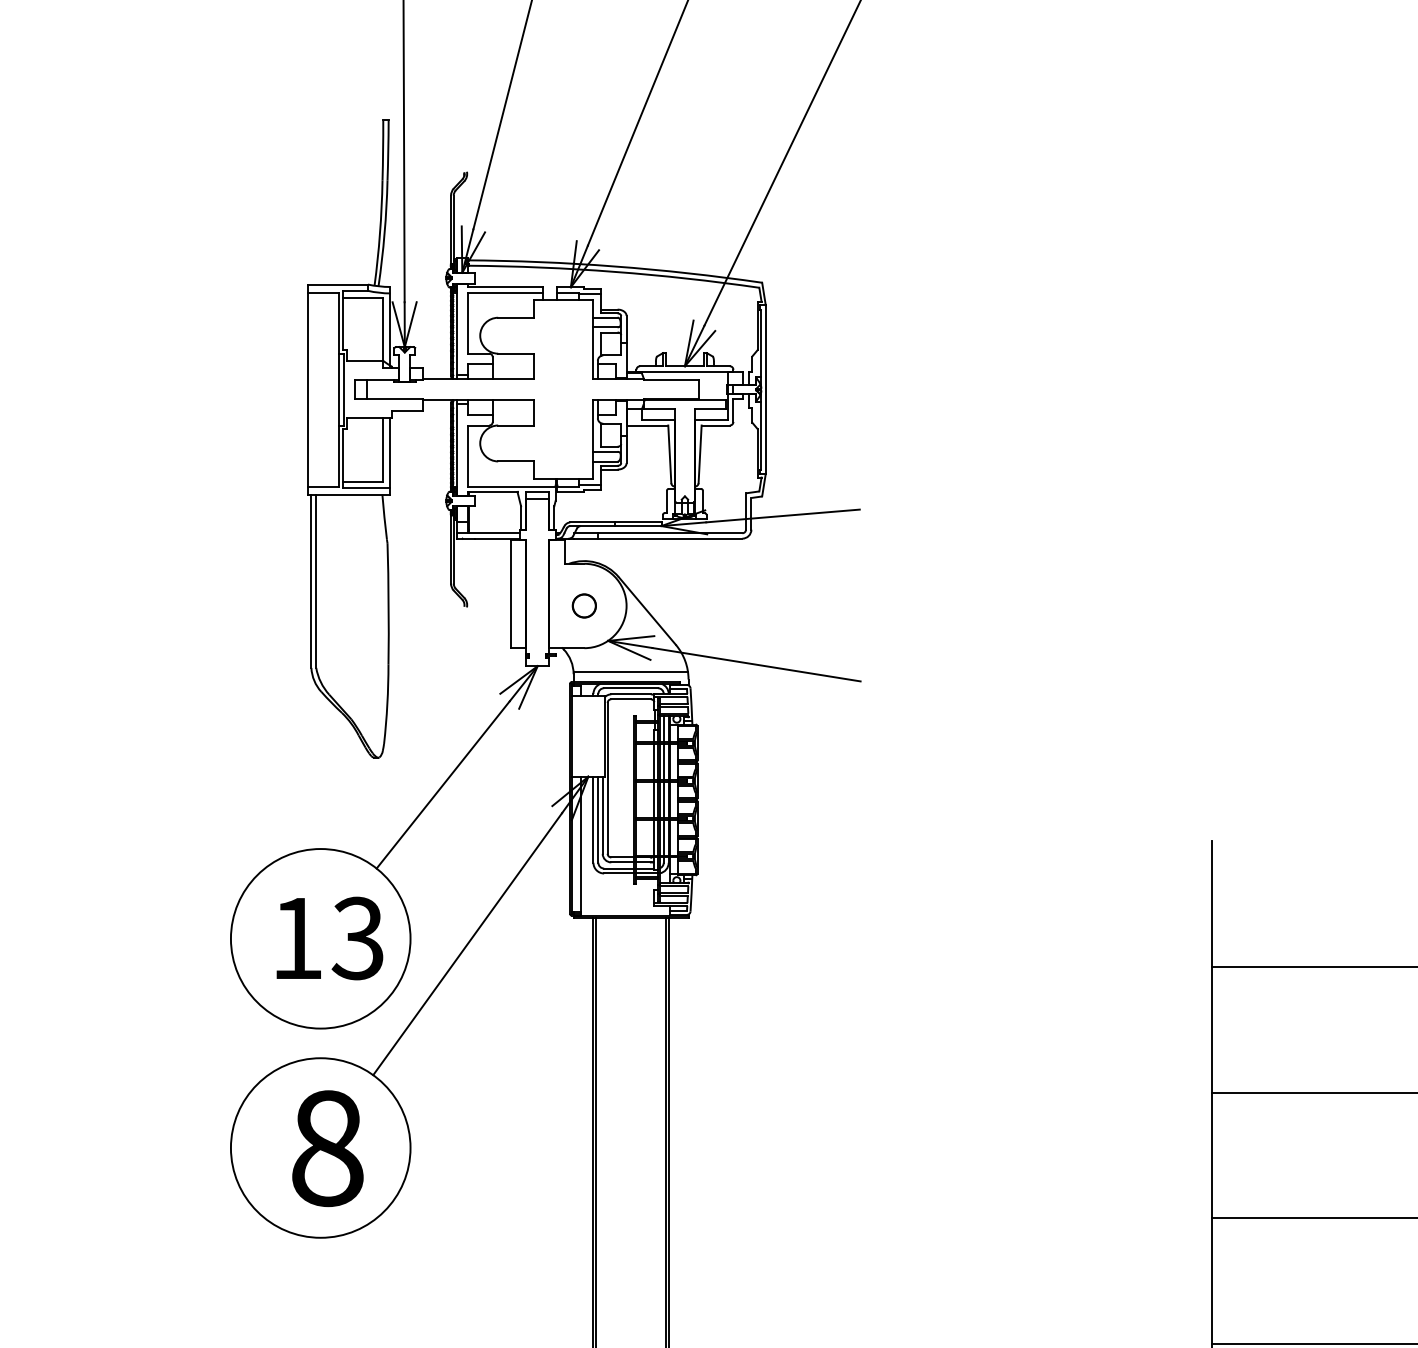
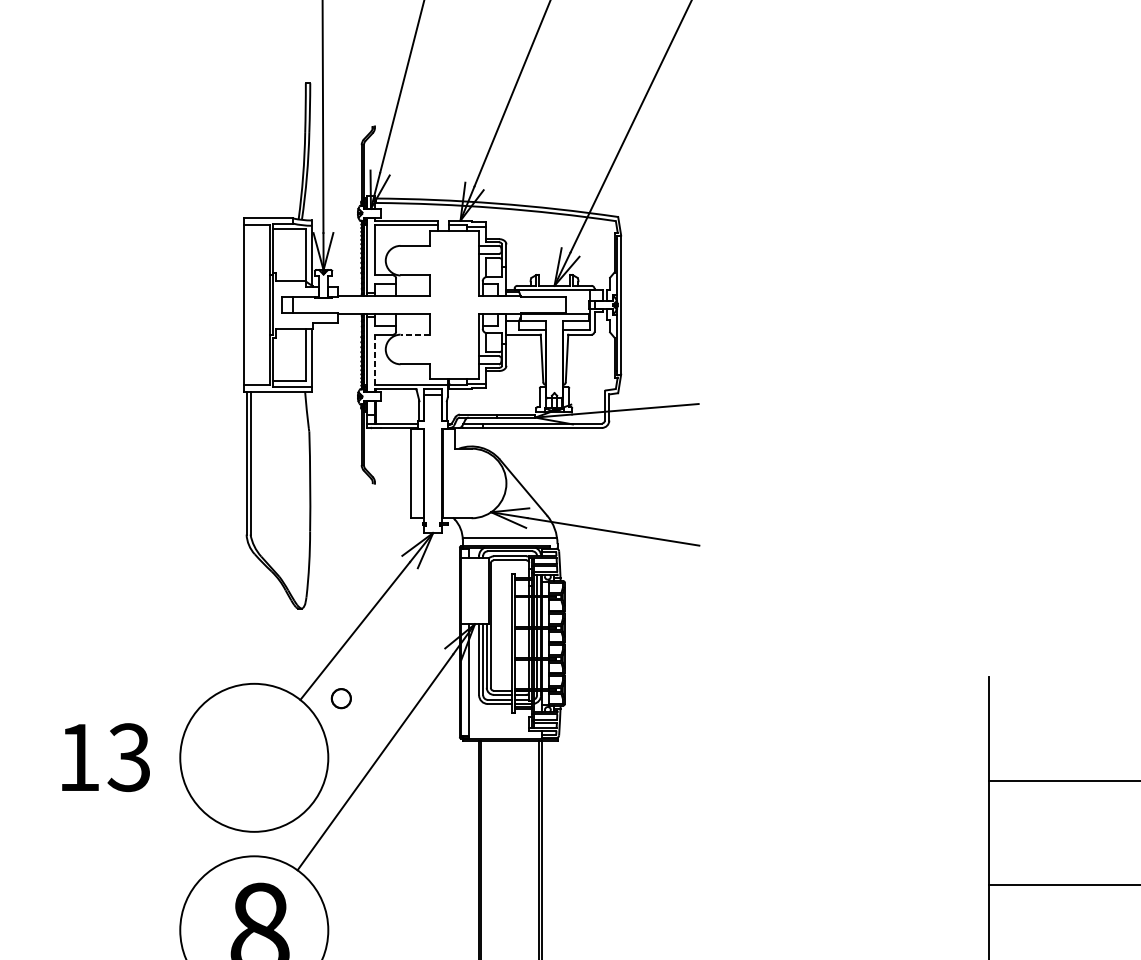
line: (516, 425) -> (415, 334), solid -> dashed
line: (467, 456) -> (375, 360), solid -> dashed
circle: (583, 605) -> (340, 698), moved
text: (329, 938) -> (105, 757), moved

